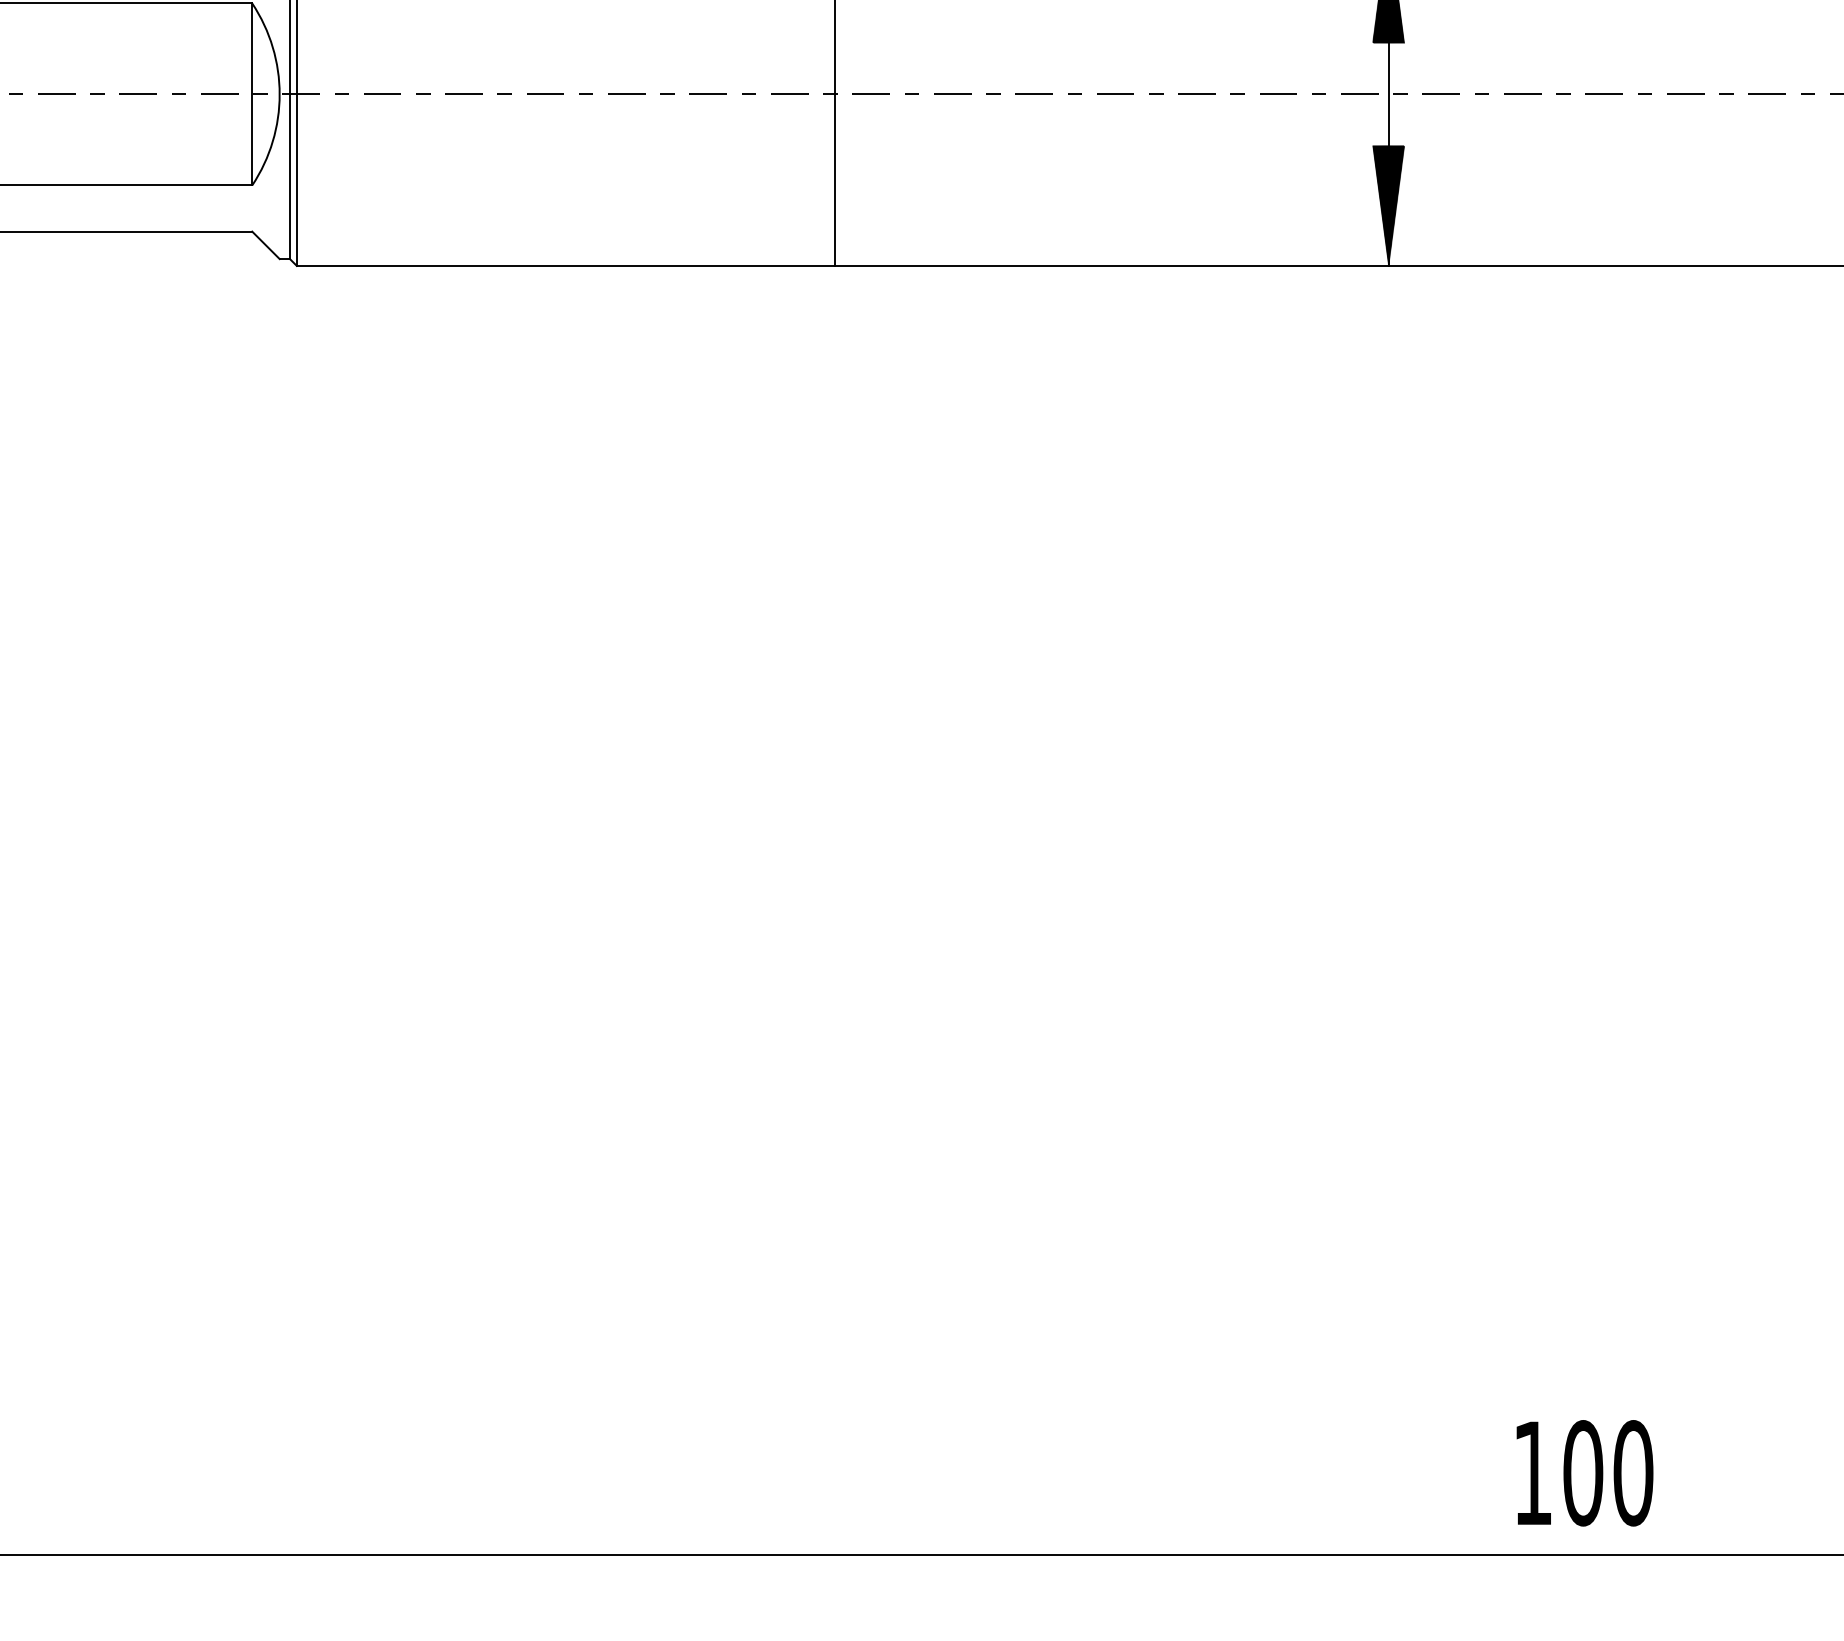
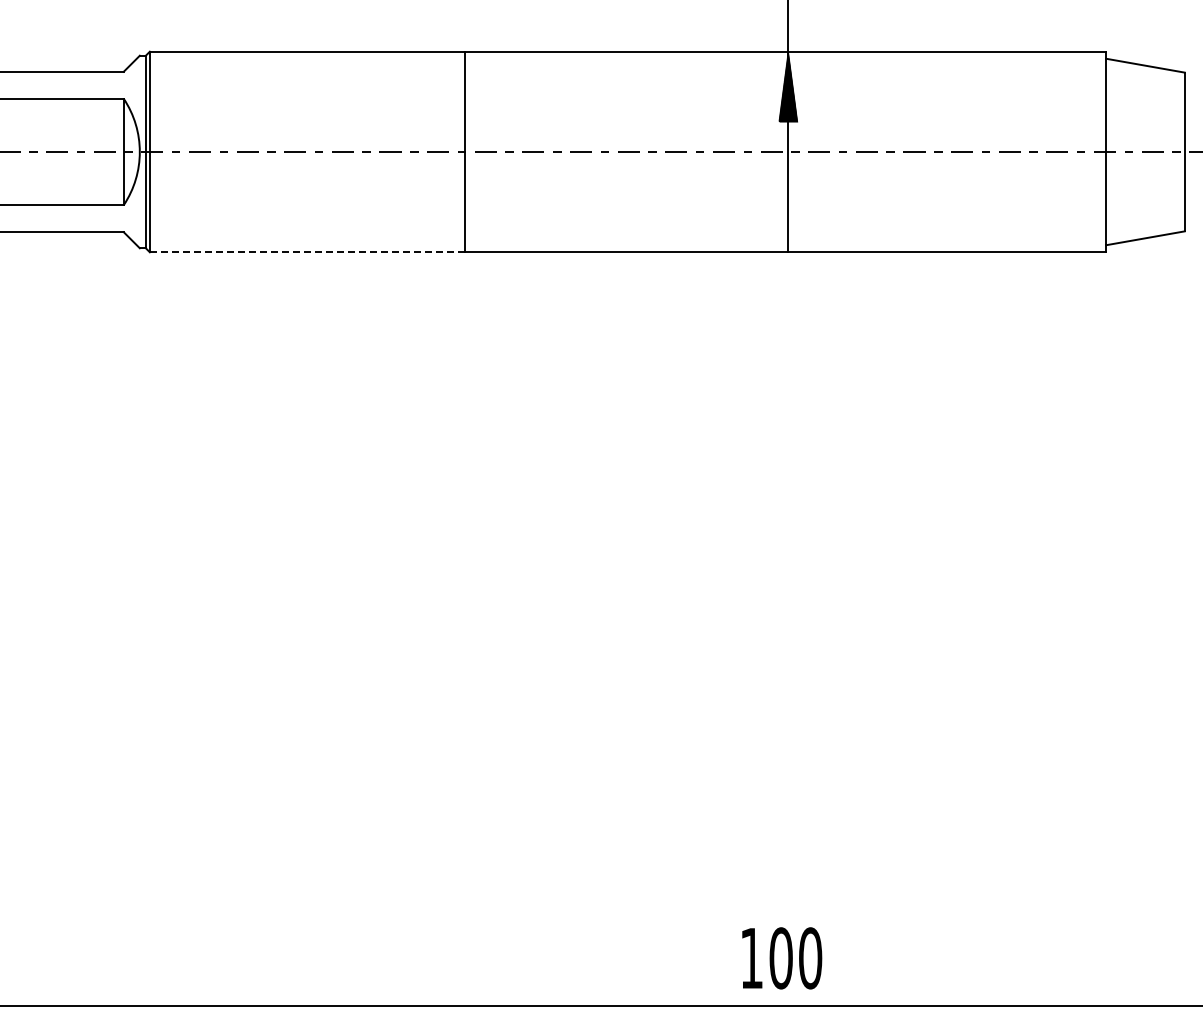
hatch: (1388, 206) -> (788, 217), removed
line: (566, 266) -> (307, 252), solid -> dashed
text: (1585, 1473) -> (782, 958), moved

